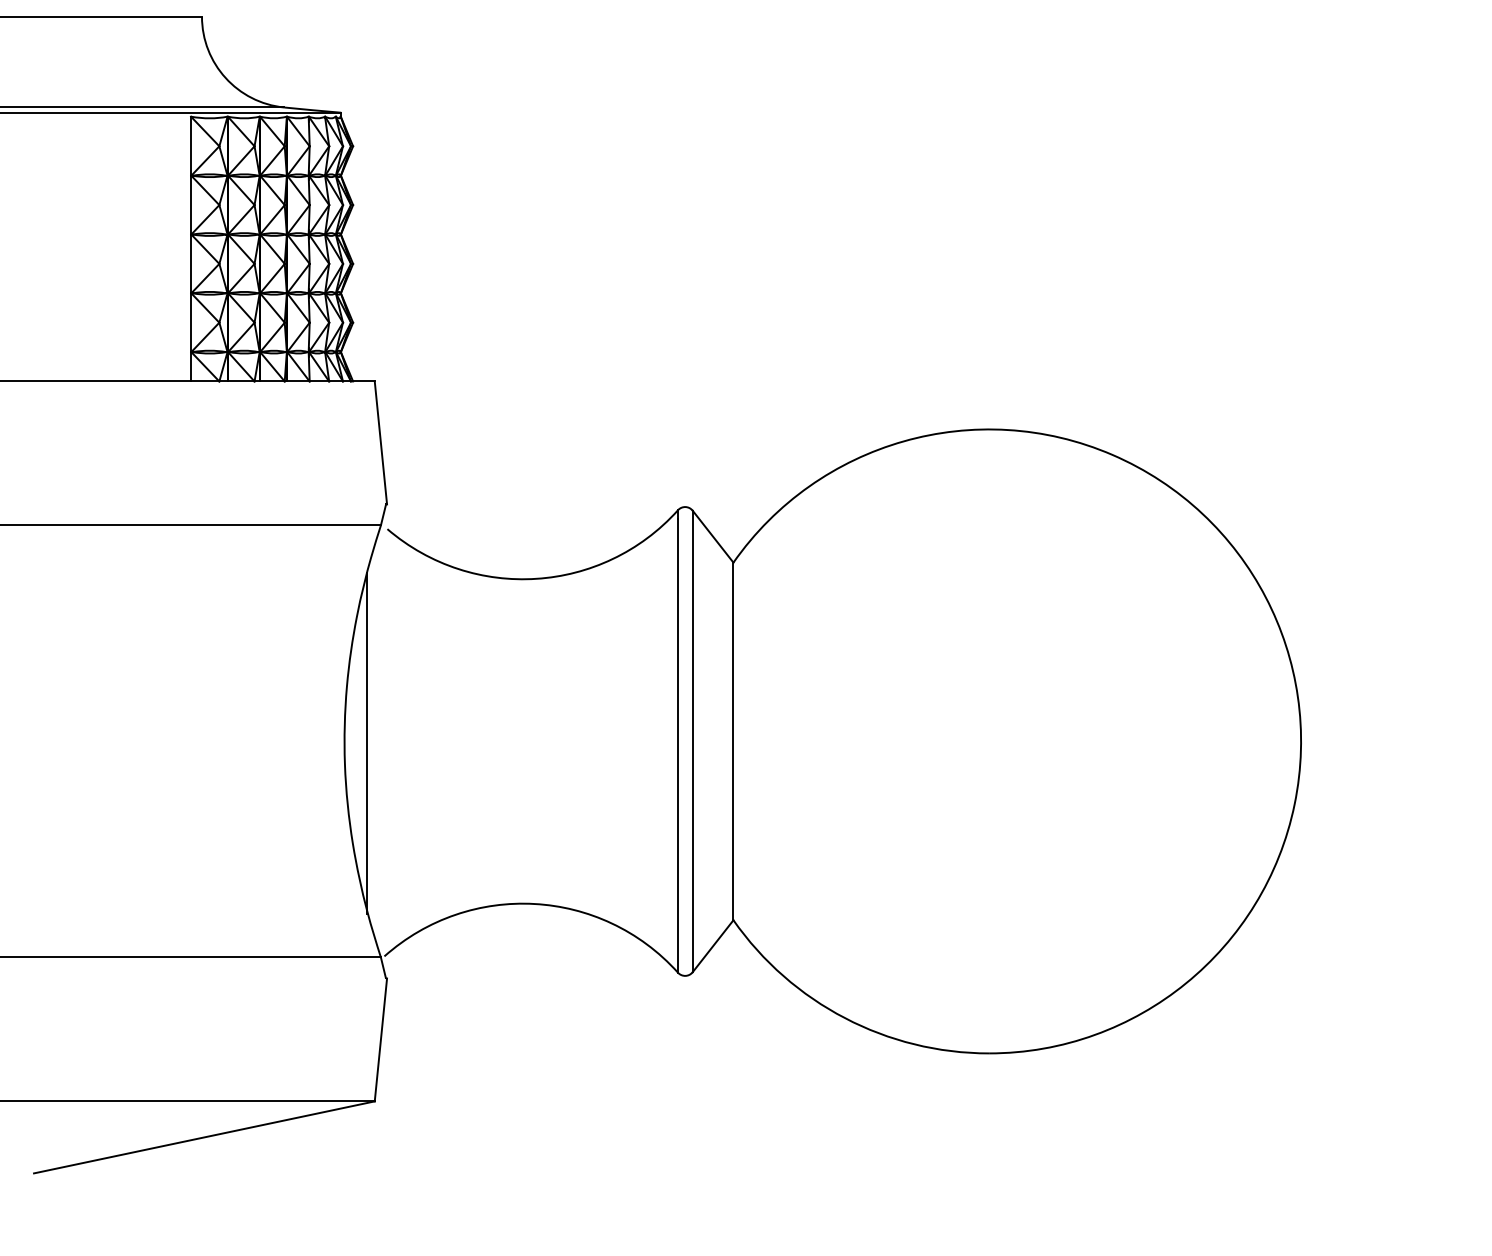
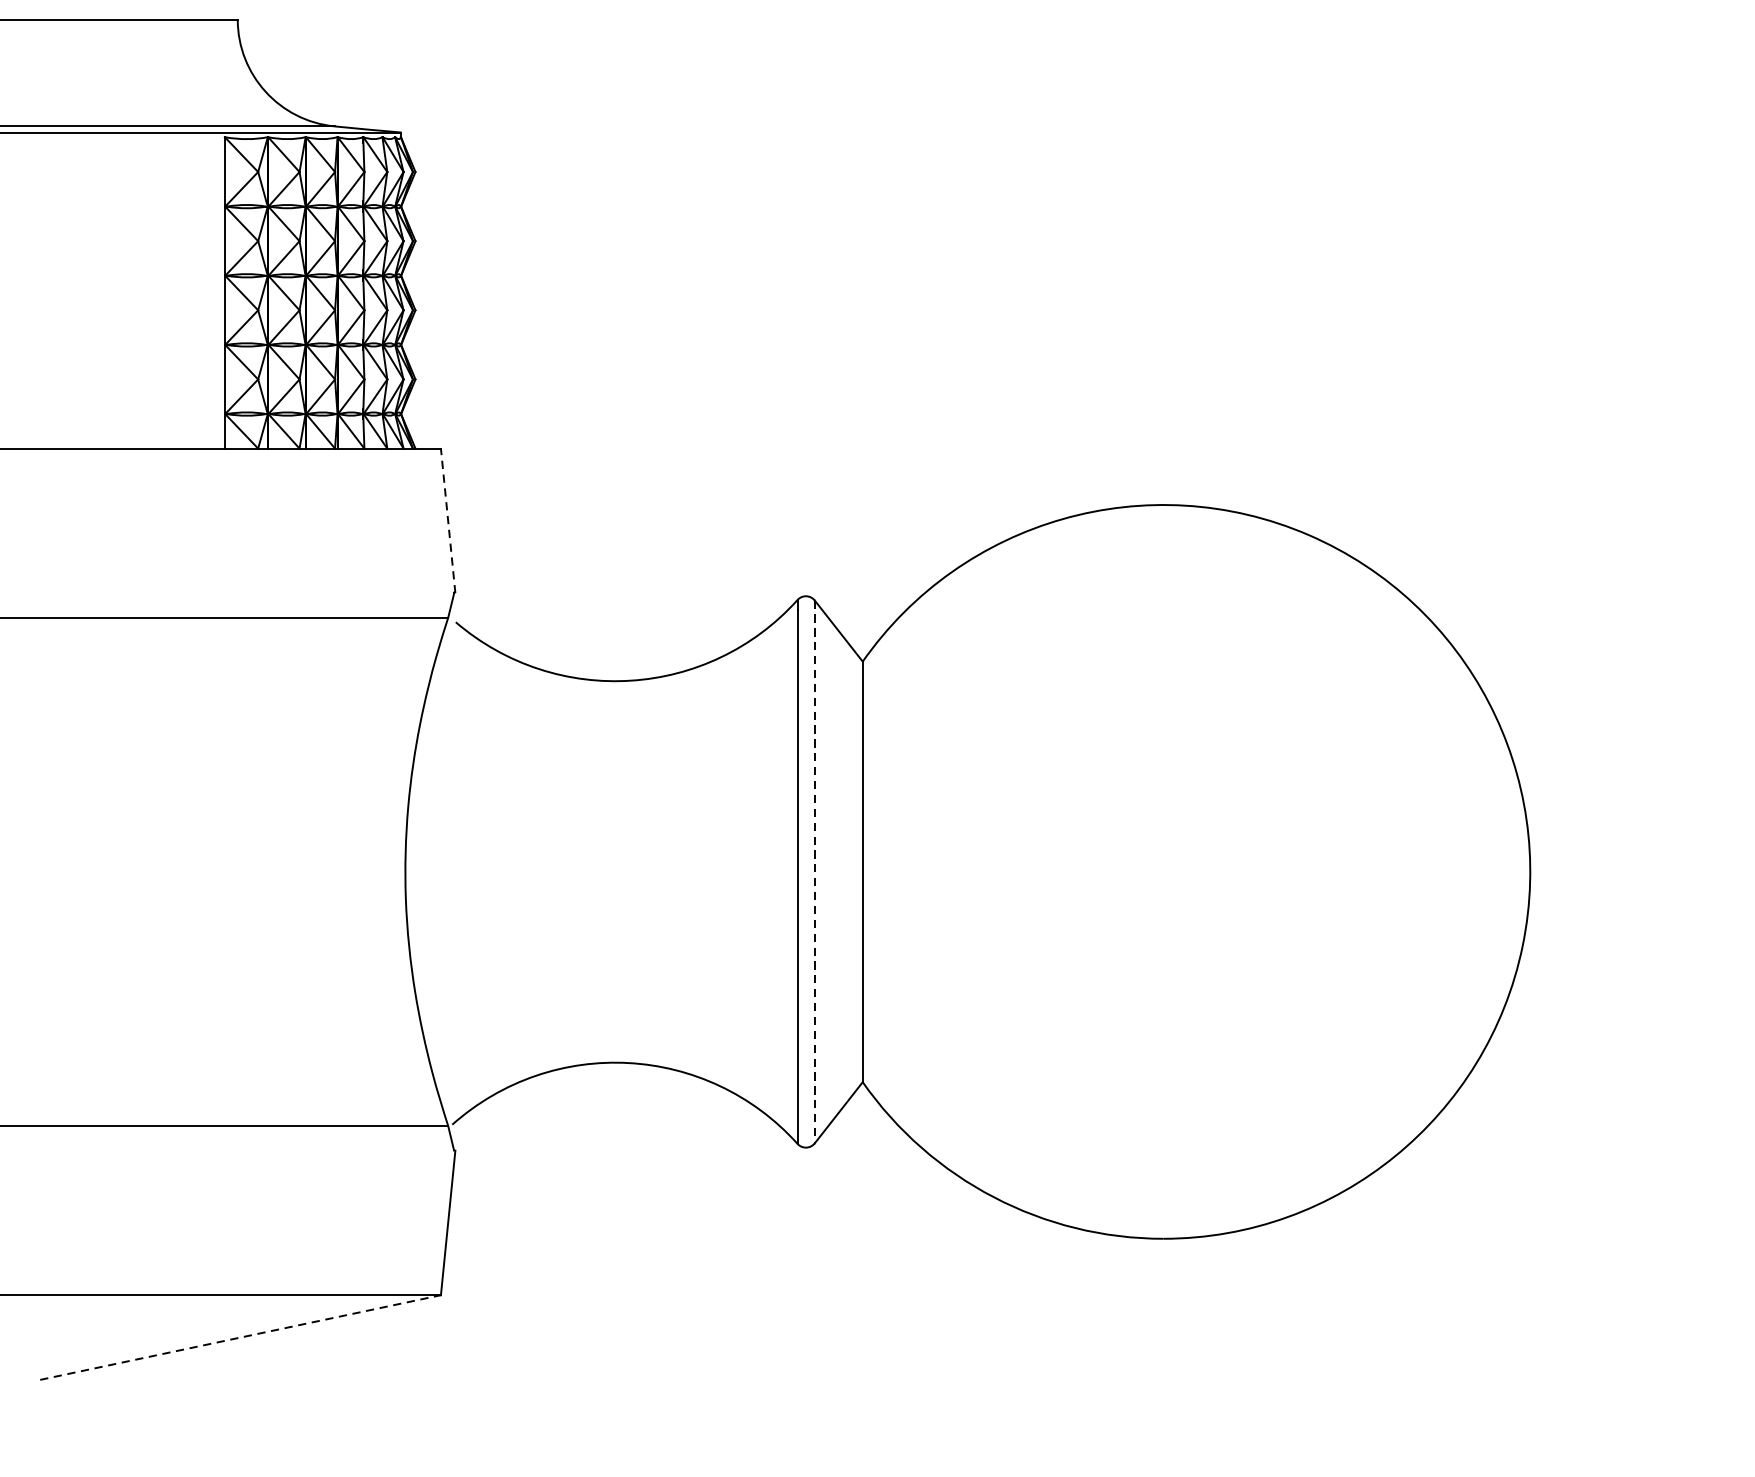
line: (380, 442) -> (447, 520), solid -> dashed
line: (692, 741) -> (814, 871), solid -> dashed
line: (367, 742) -> (432, 873), removed
line: (204, 1137) -> (240, 1337), solid -> dashed

